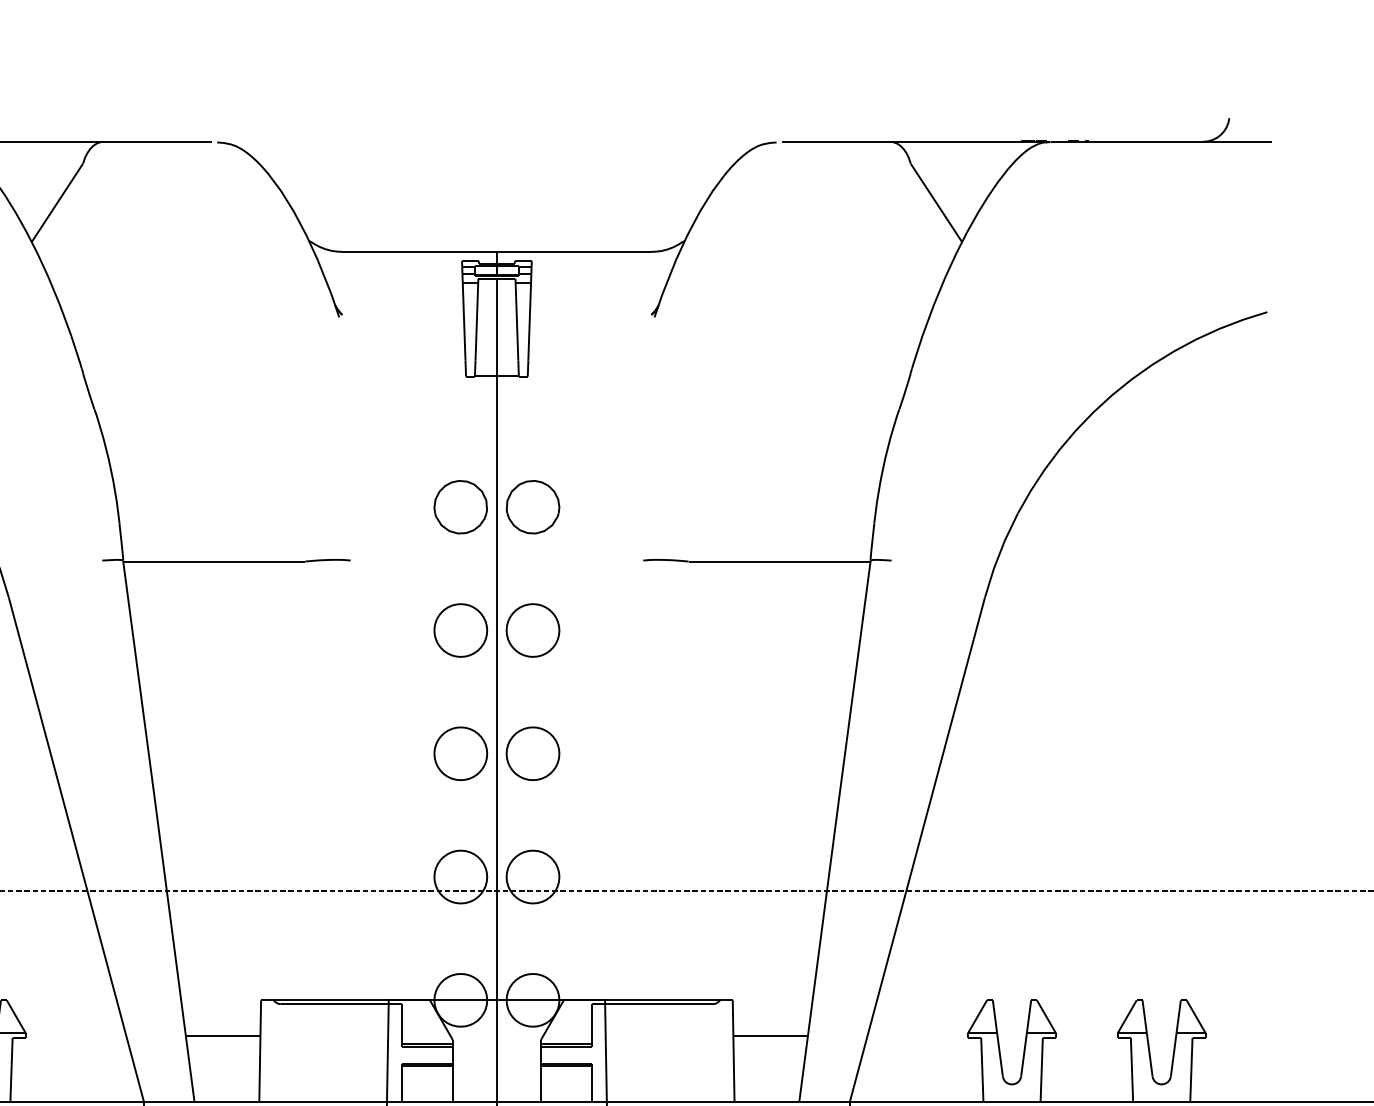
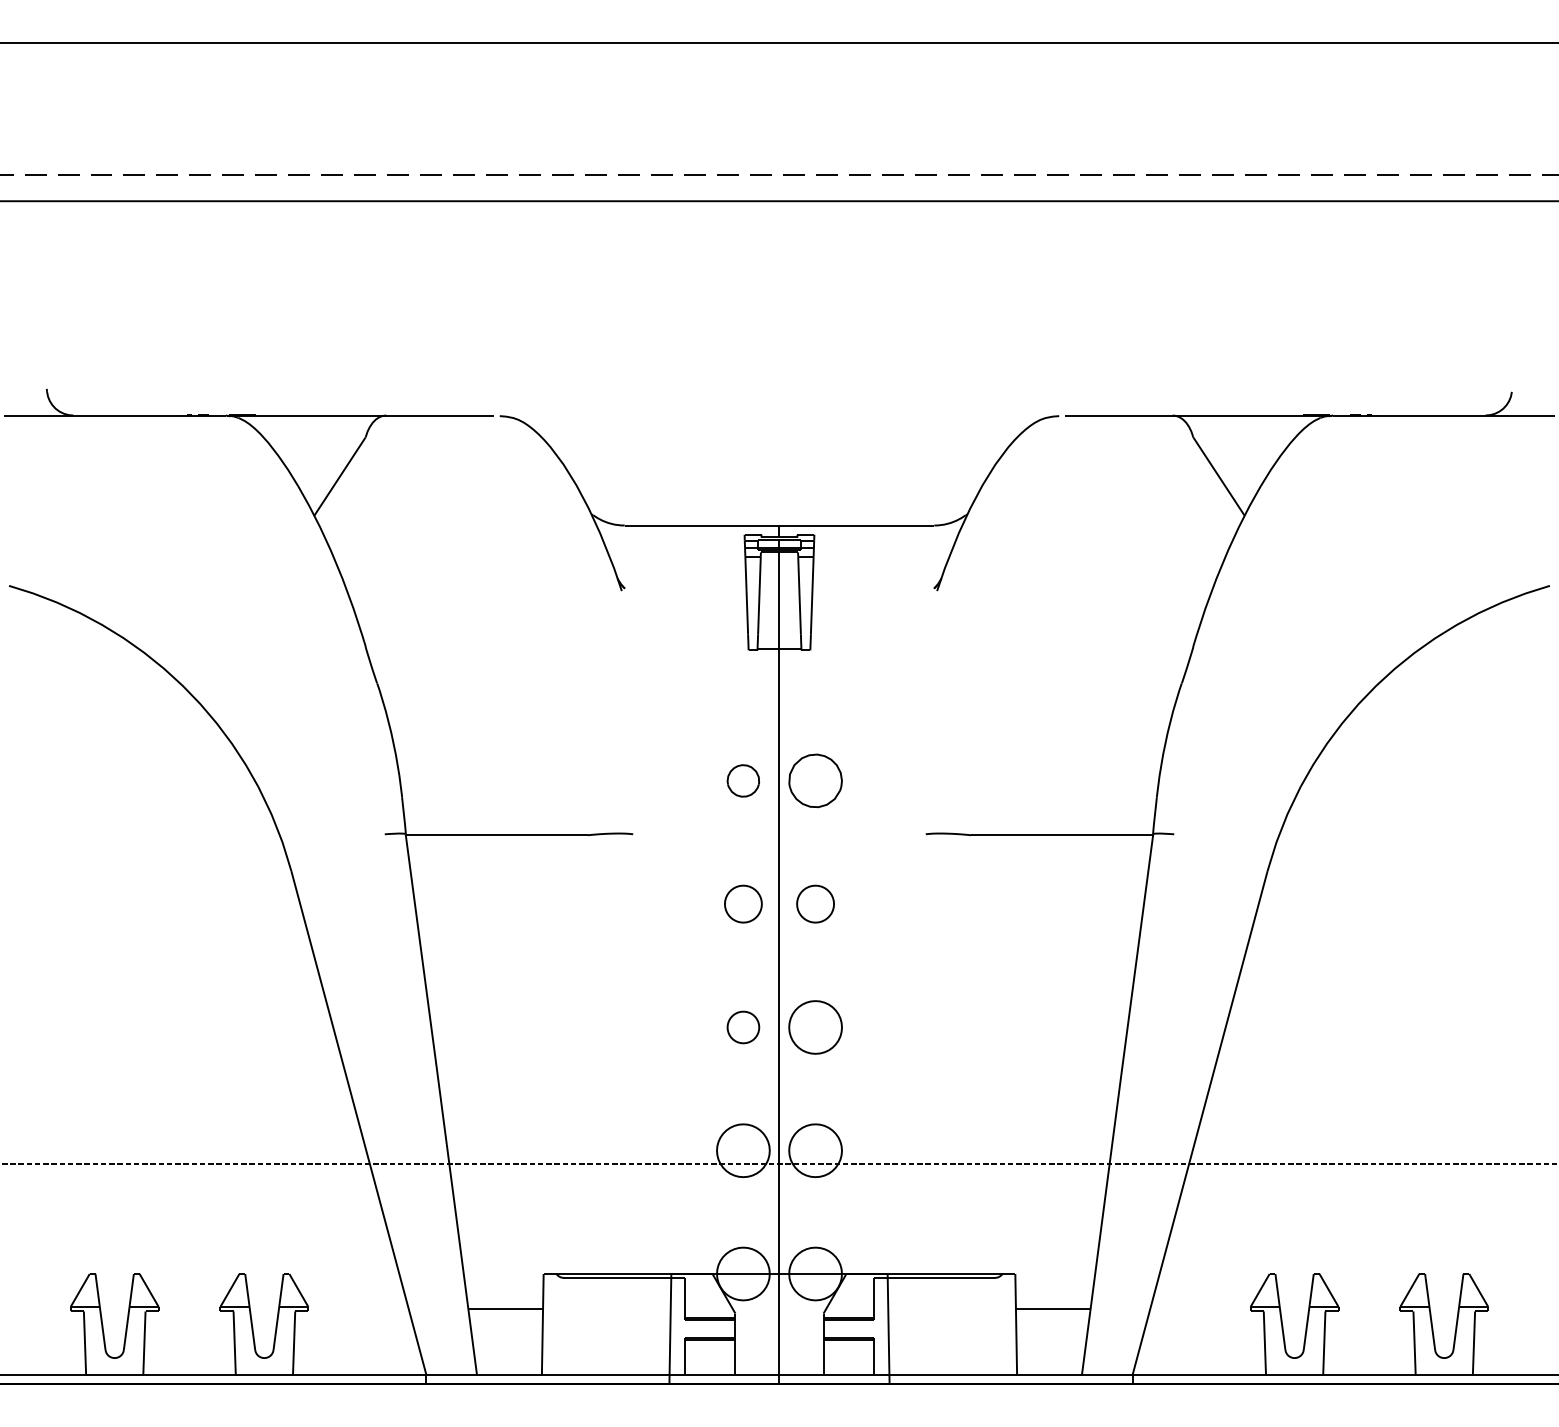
part: (460, 506) -> (743, 780), size x0.6
part: (460, 629) -> (743, 903), size x0.7
part: (532, 629) -> (815, 903), size x0.7
part: (460, 753) -> (743, 1027), size x0.6

